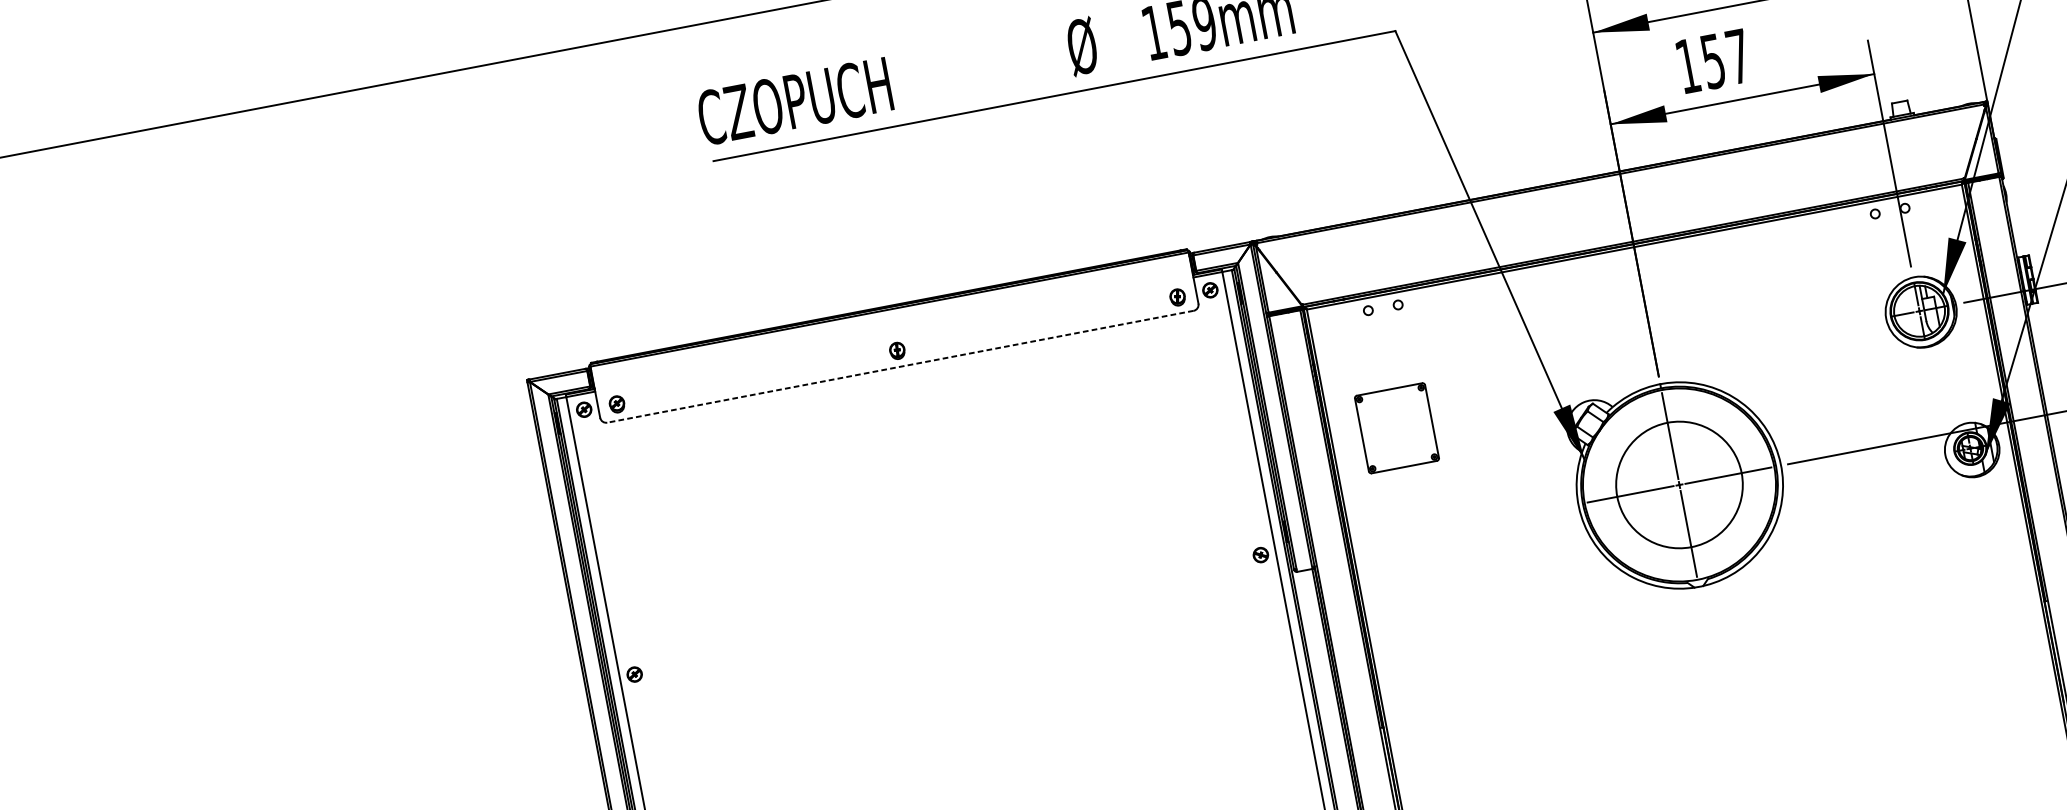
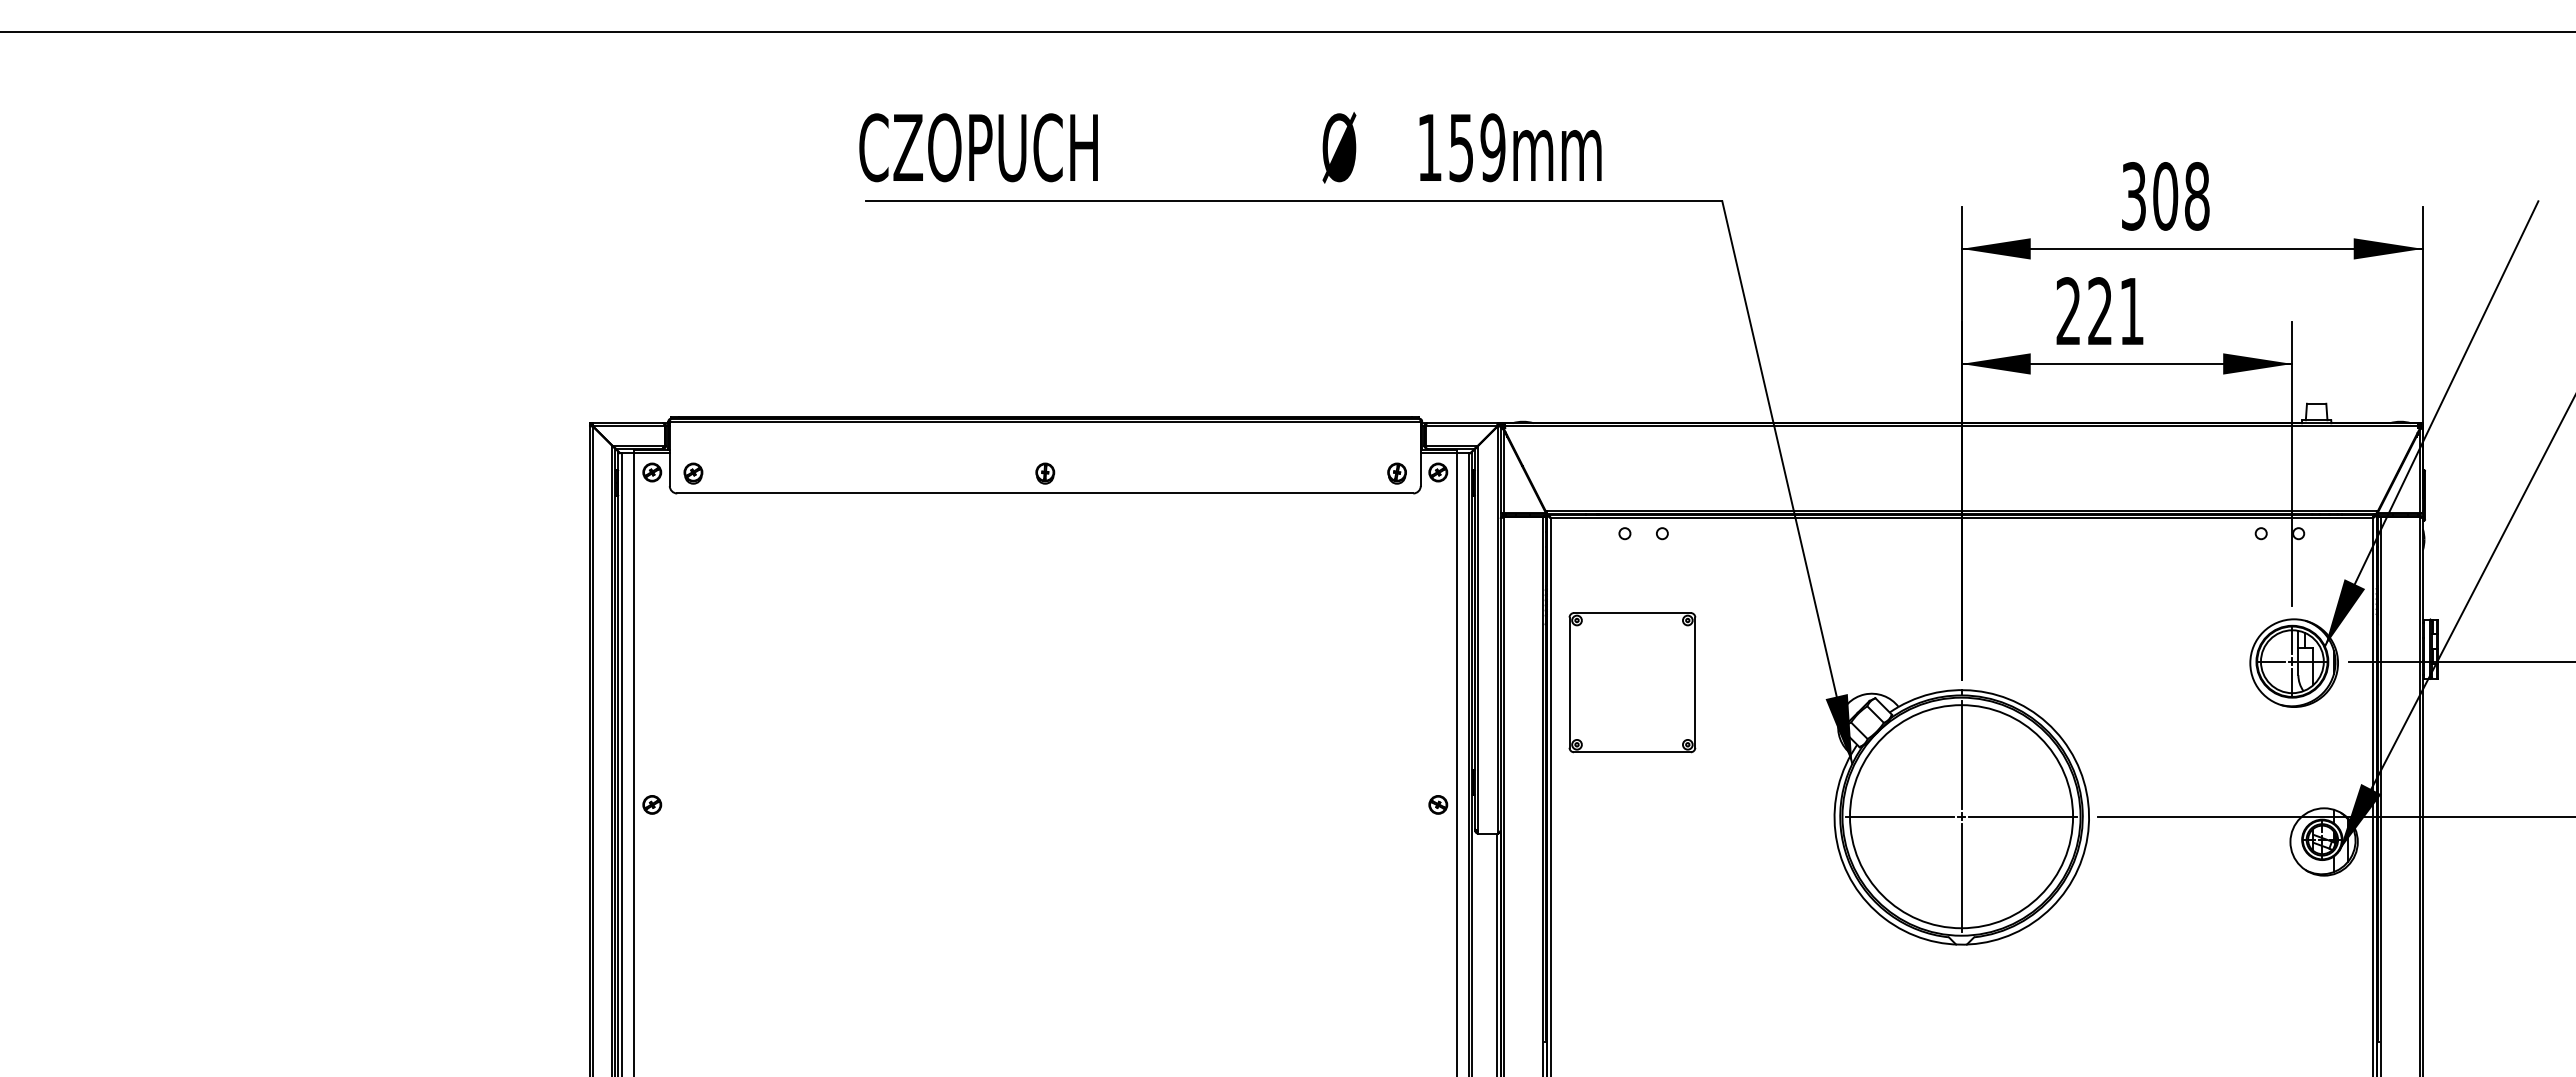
text: (1712, 61) -> (2099, 311), 157 -> 221
line: (899, 366) -> (1044, 493), dashed -> solid
part: (1397, 428) -> (1632, 682), size x1.43
circle: (1679, 484) -> (1961, 816), size x1.43

